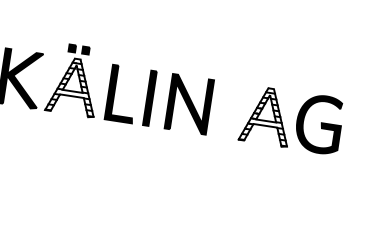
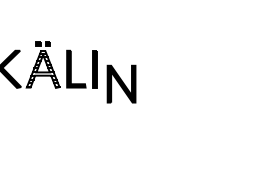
part: (189, 103) -> (121, 83), moved
part: (291, 120) -> (190, 69), removed

